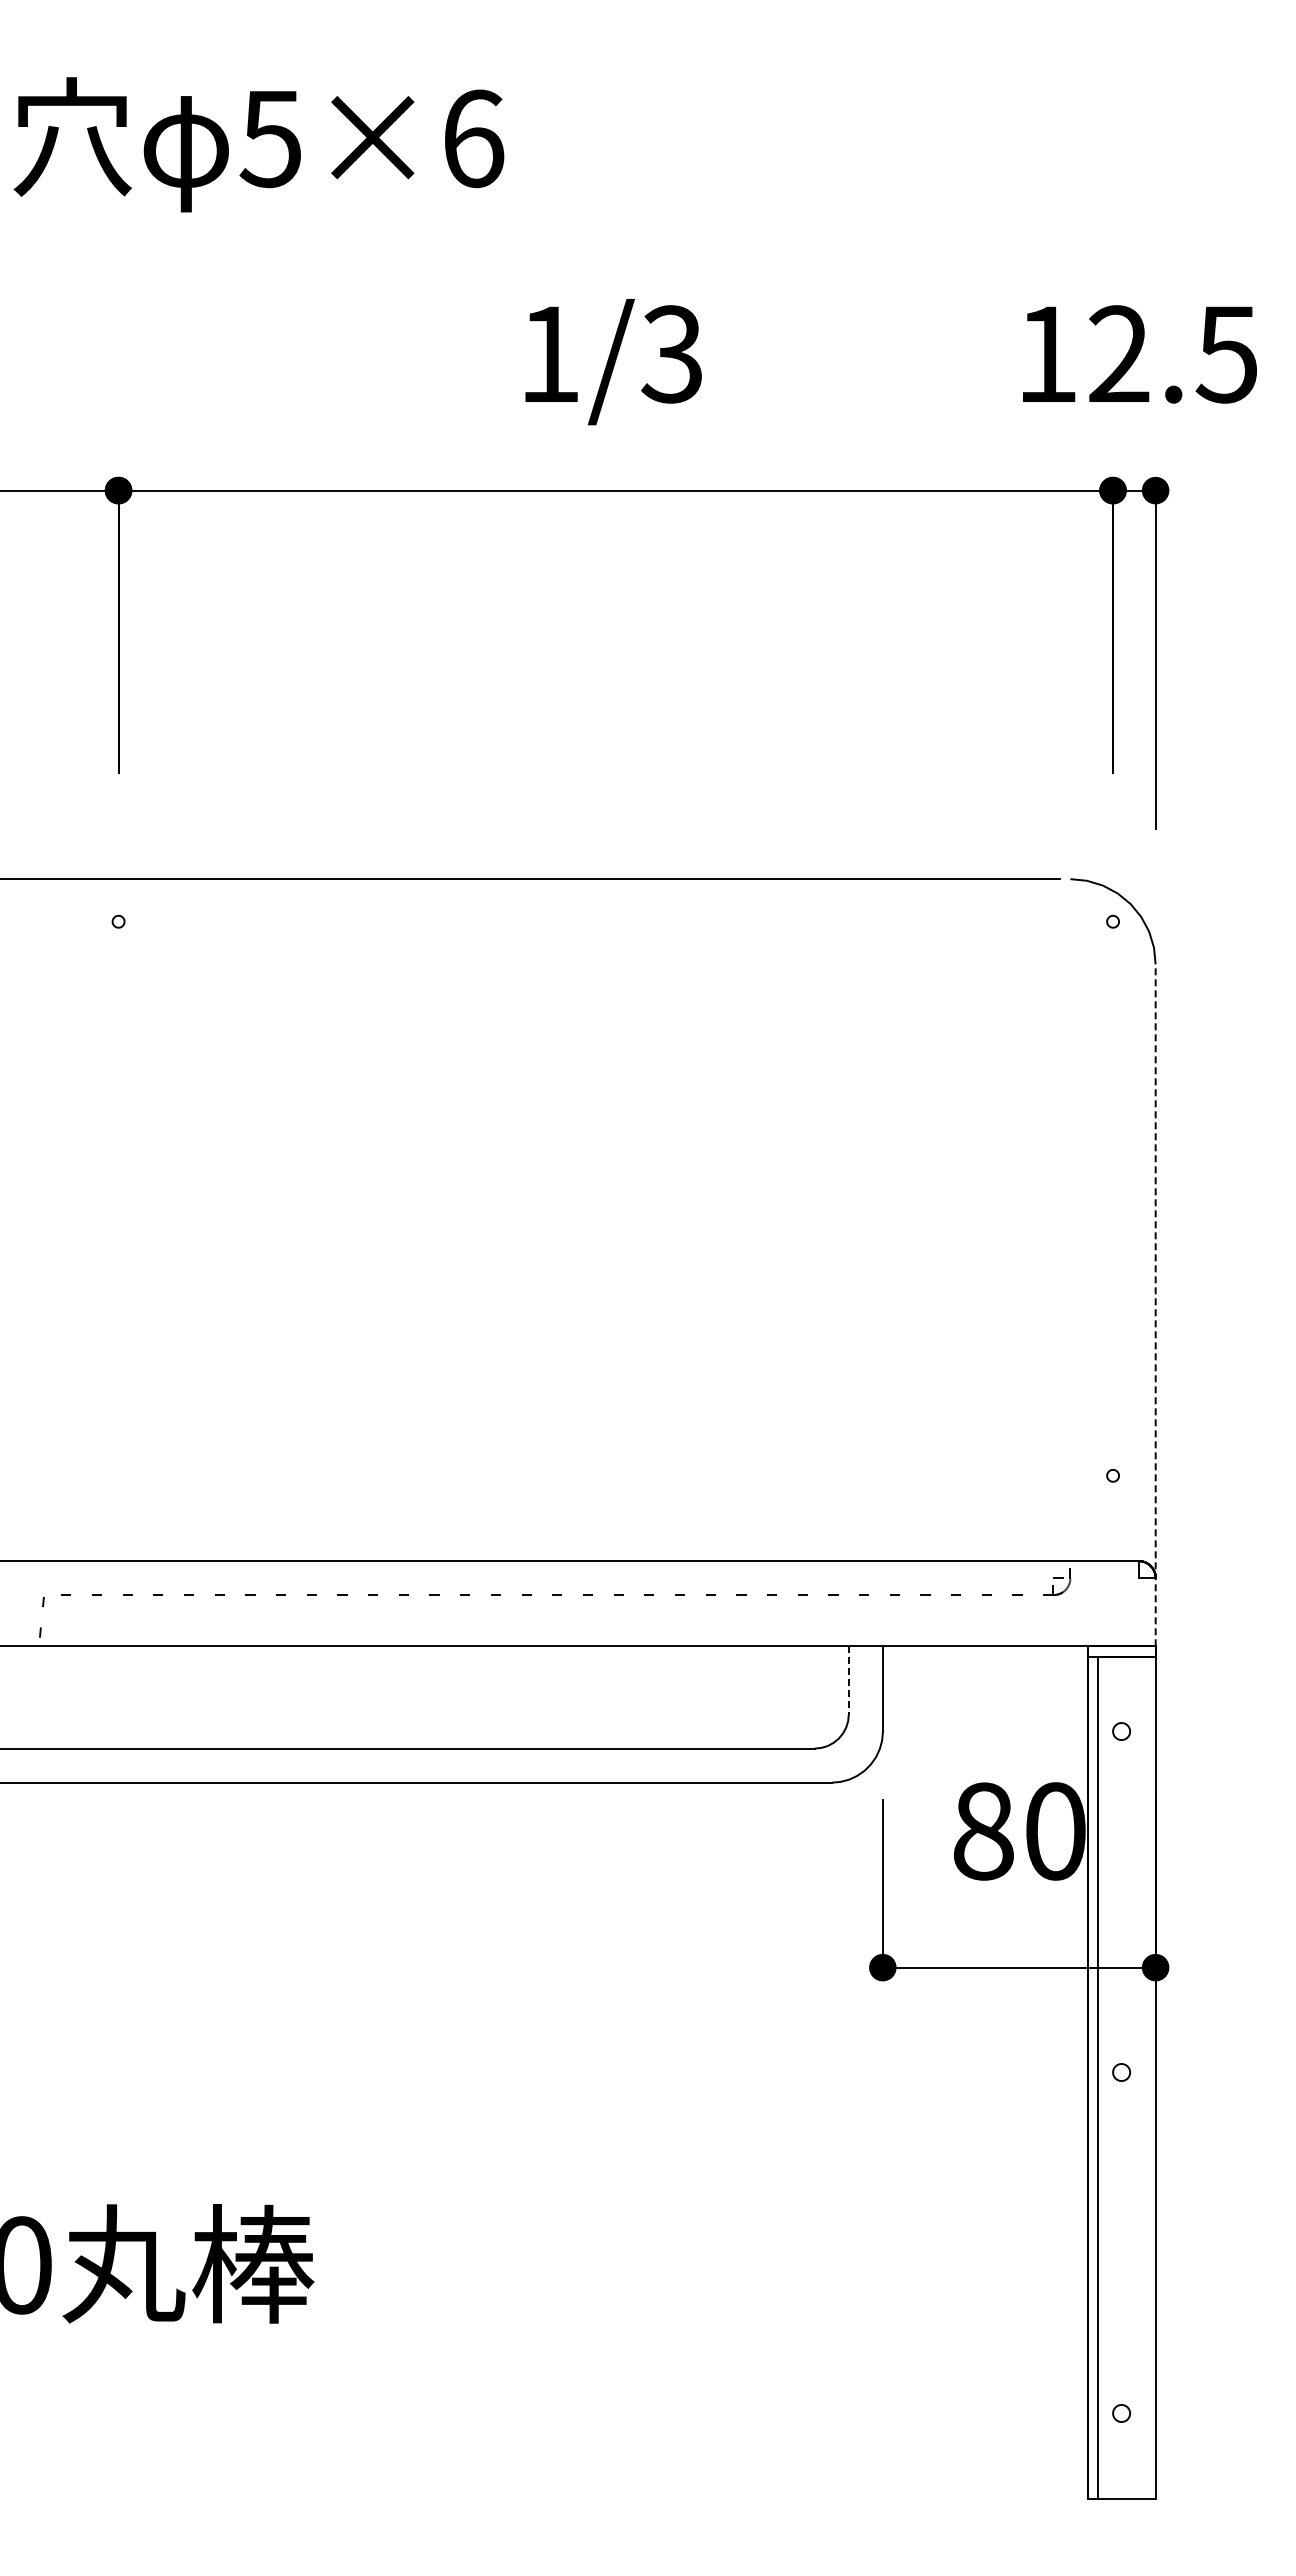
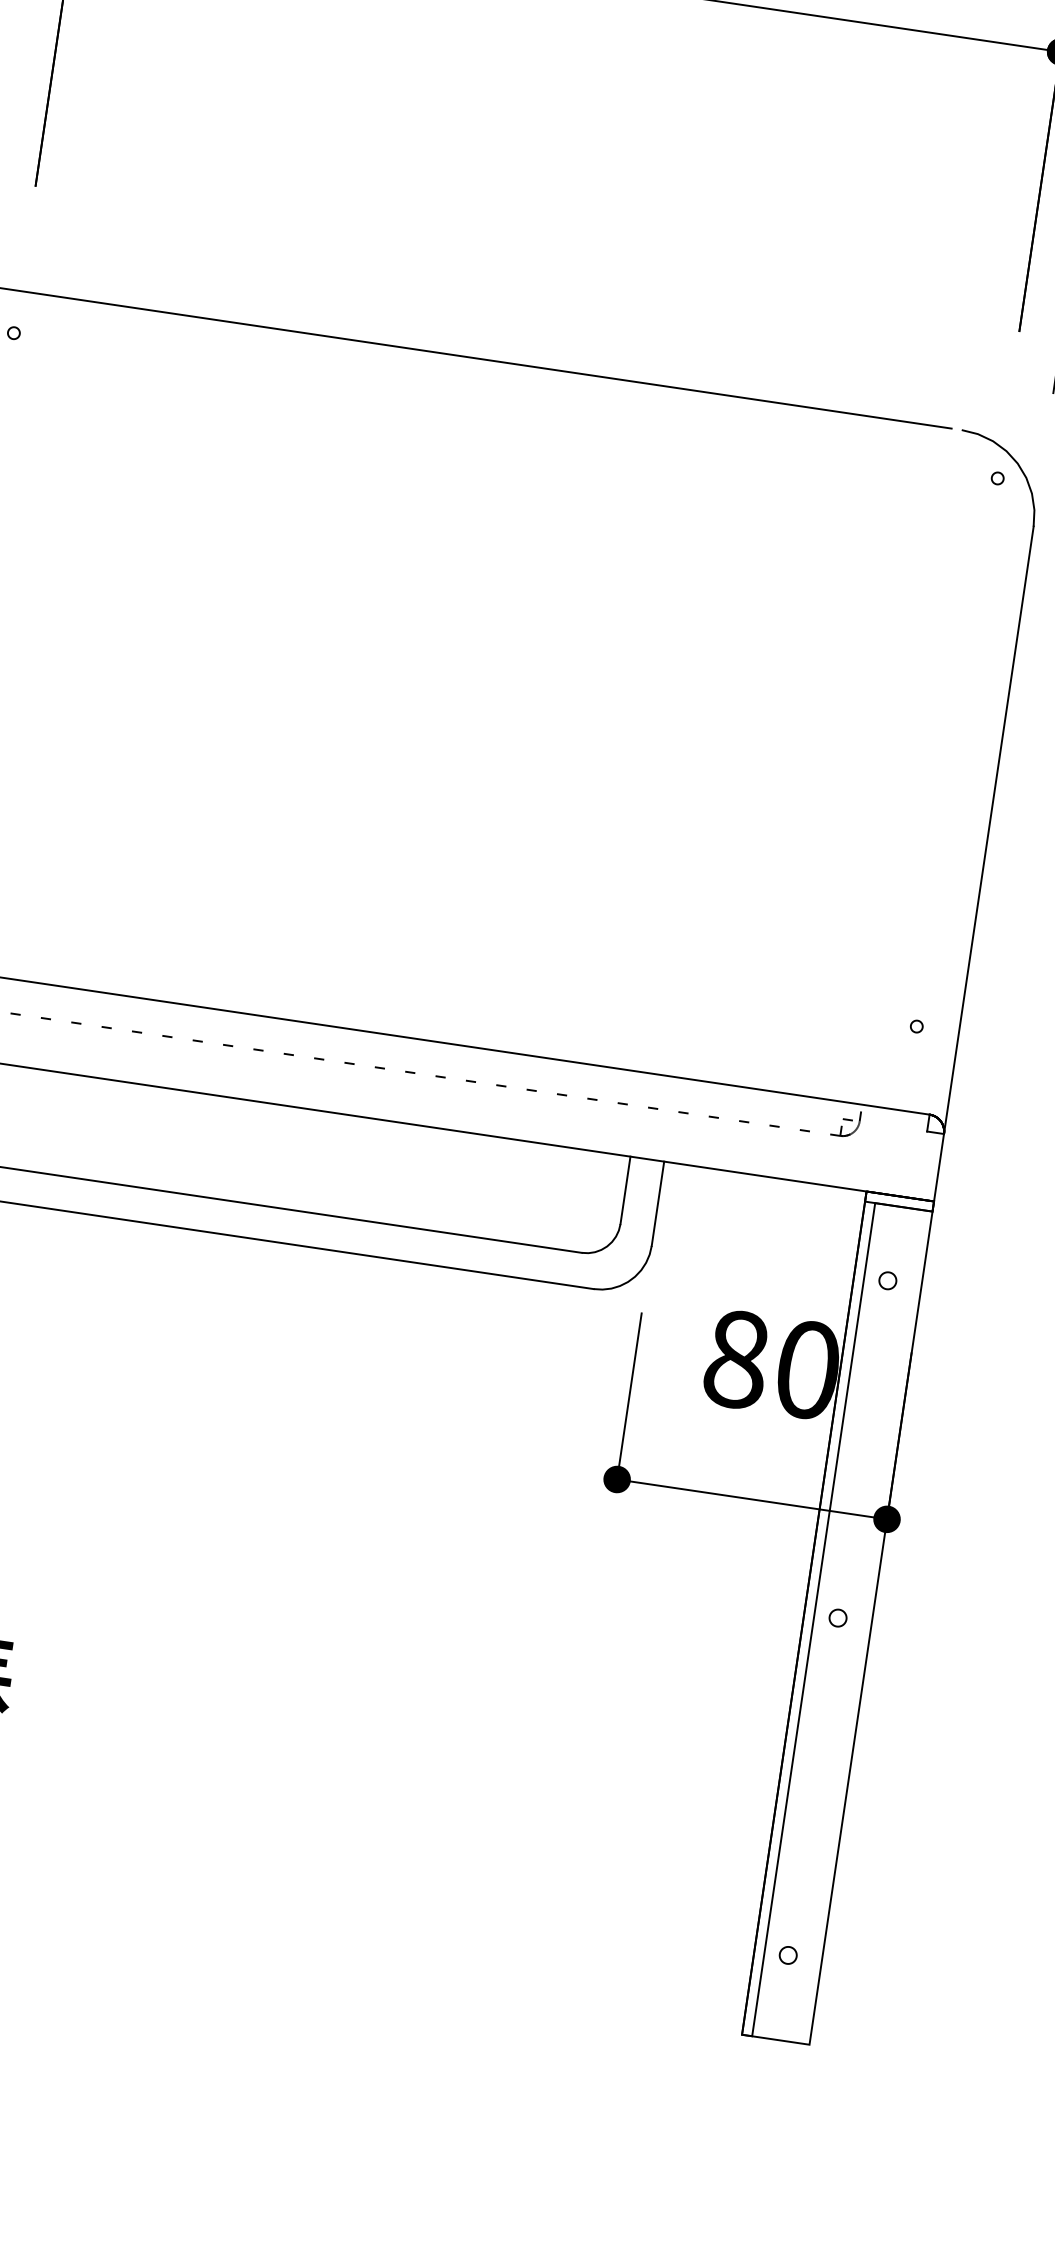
line: (1155, 1304) -> (983, 863), dashed -> solid
line: (848, 1680) -> (625, 1190), dashed -> solid

